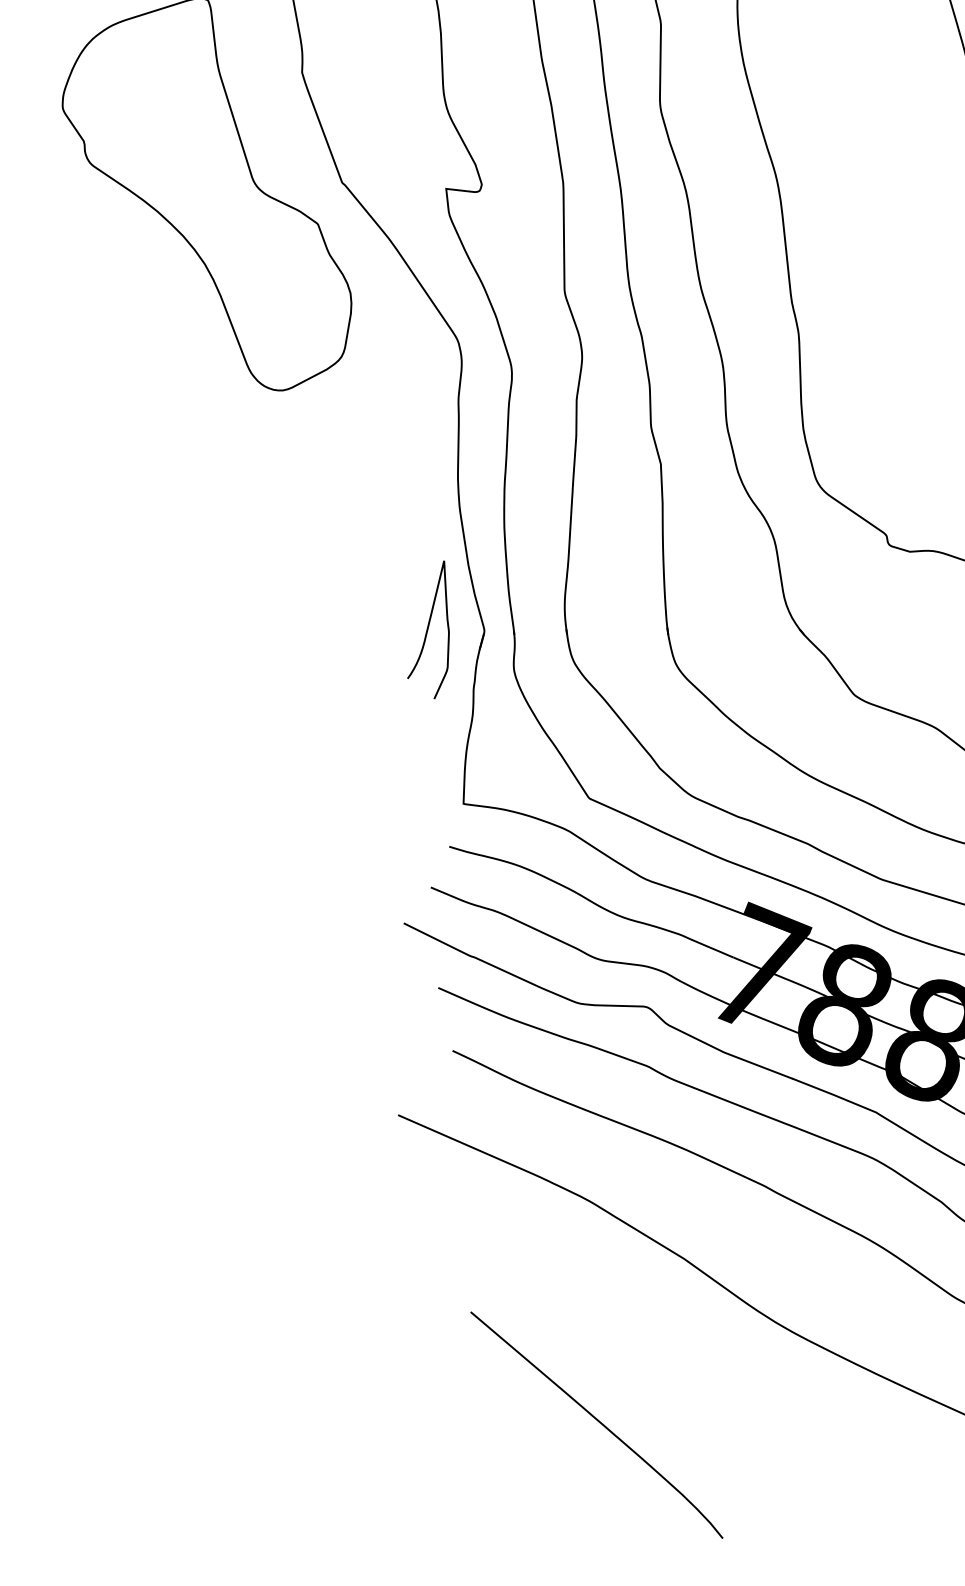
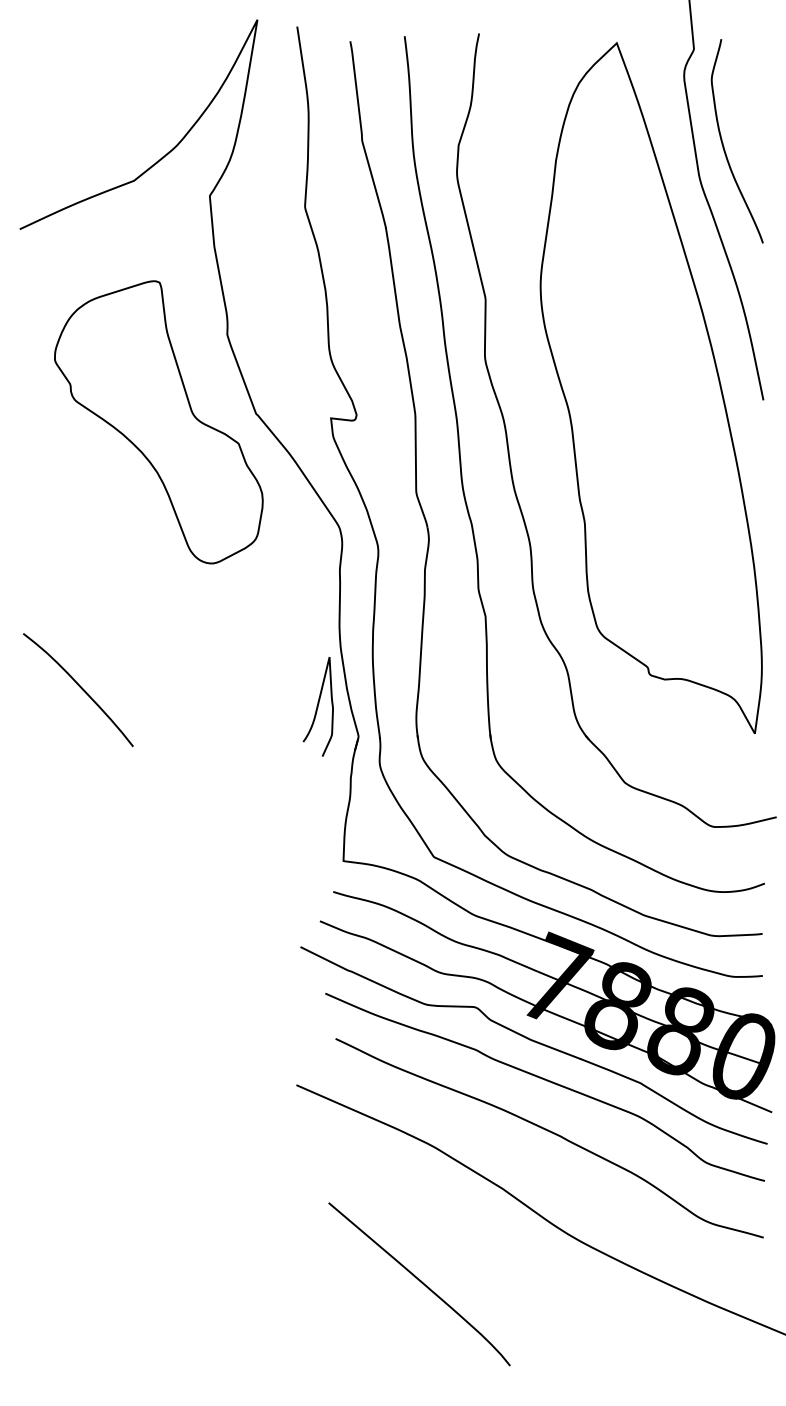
curve: (98, 564) -> (80, 688), added
curve: (427, 629) -> (317, 706), moved
curve: (598, 1422) -> (420, 1282), moved

